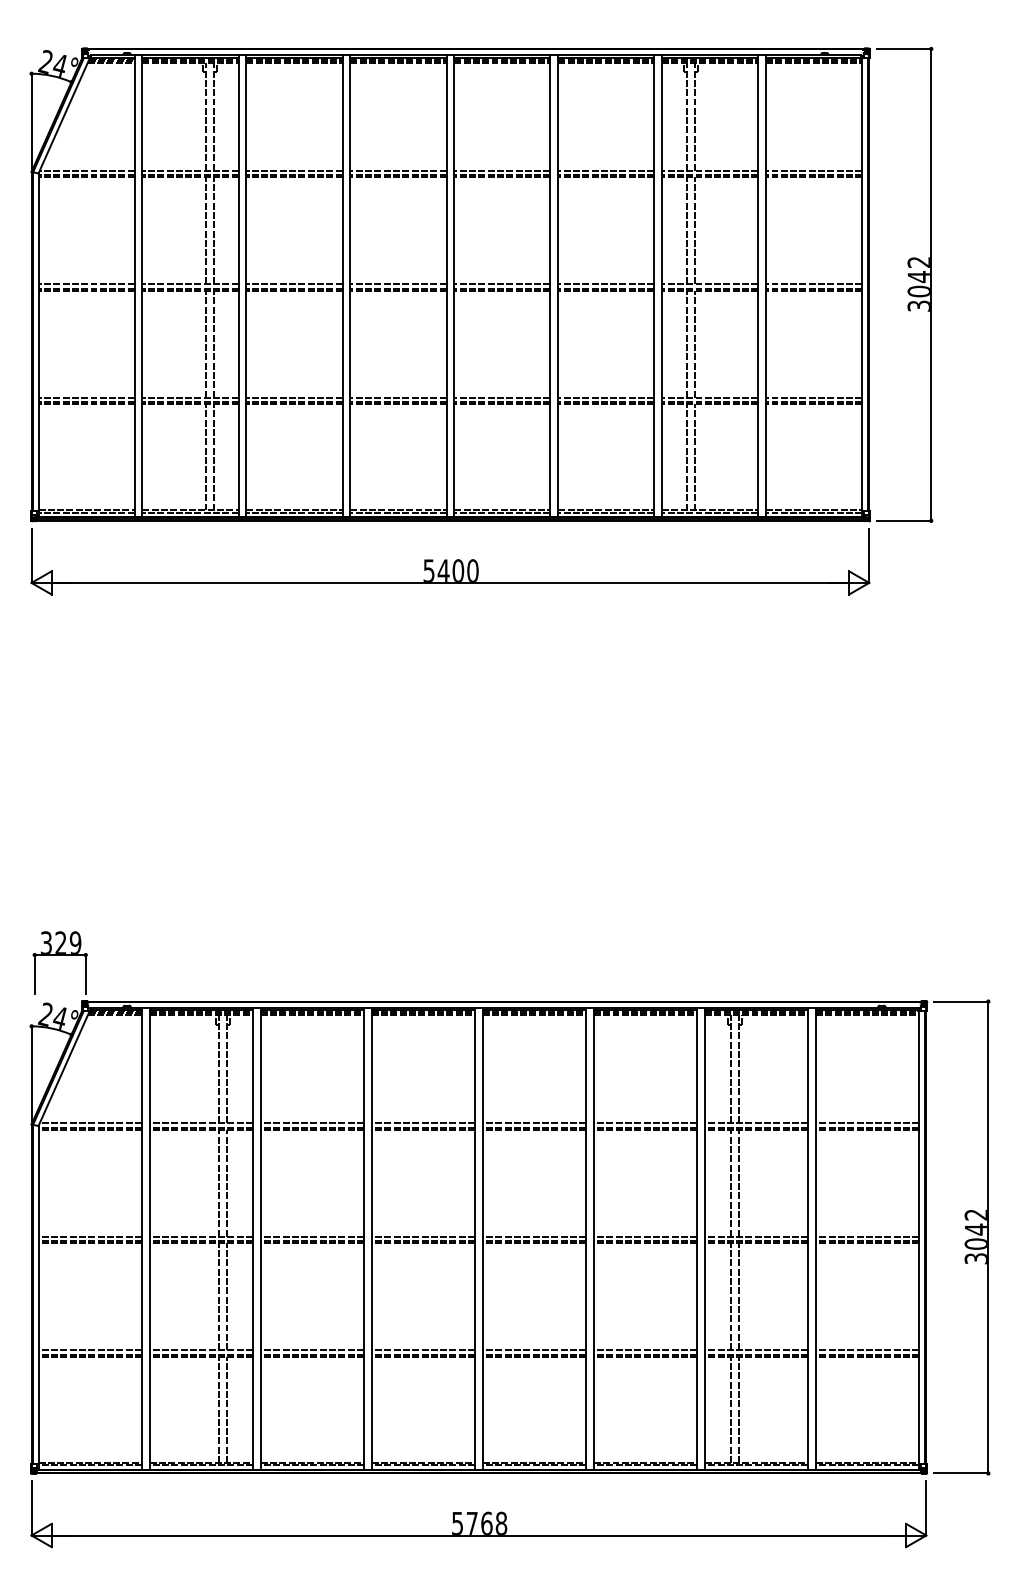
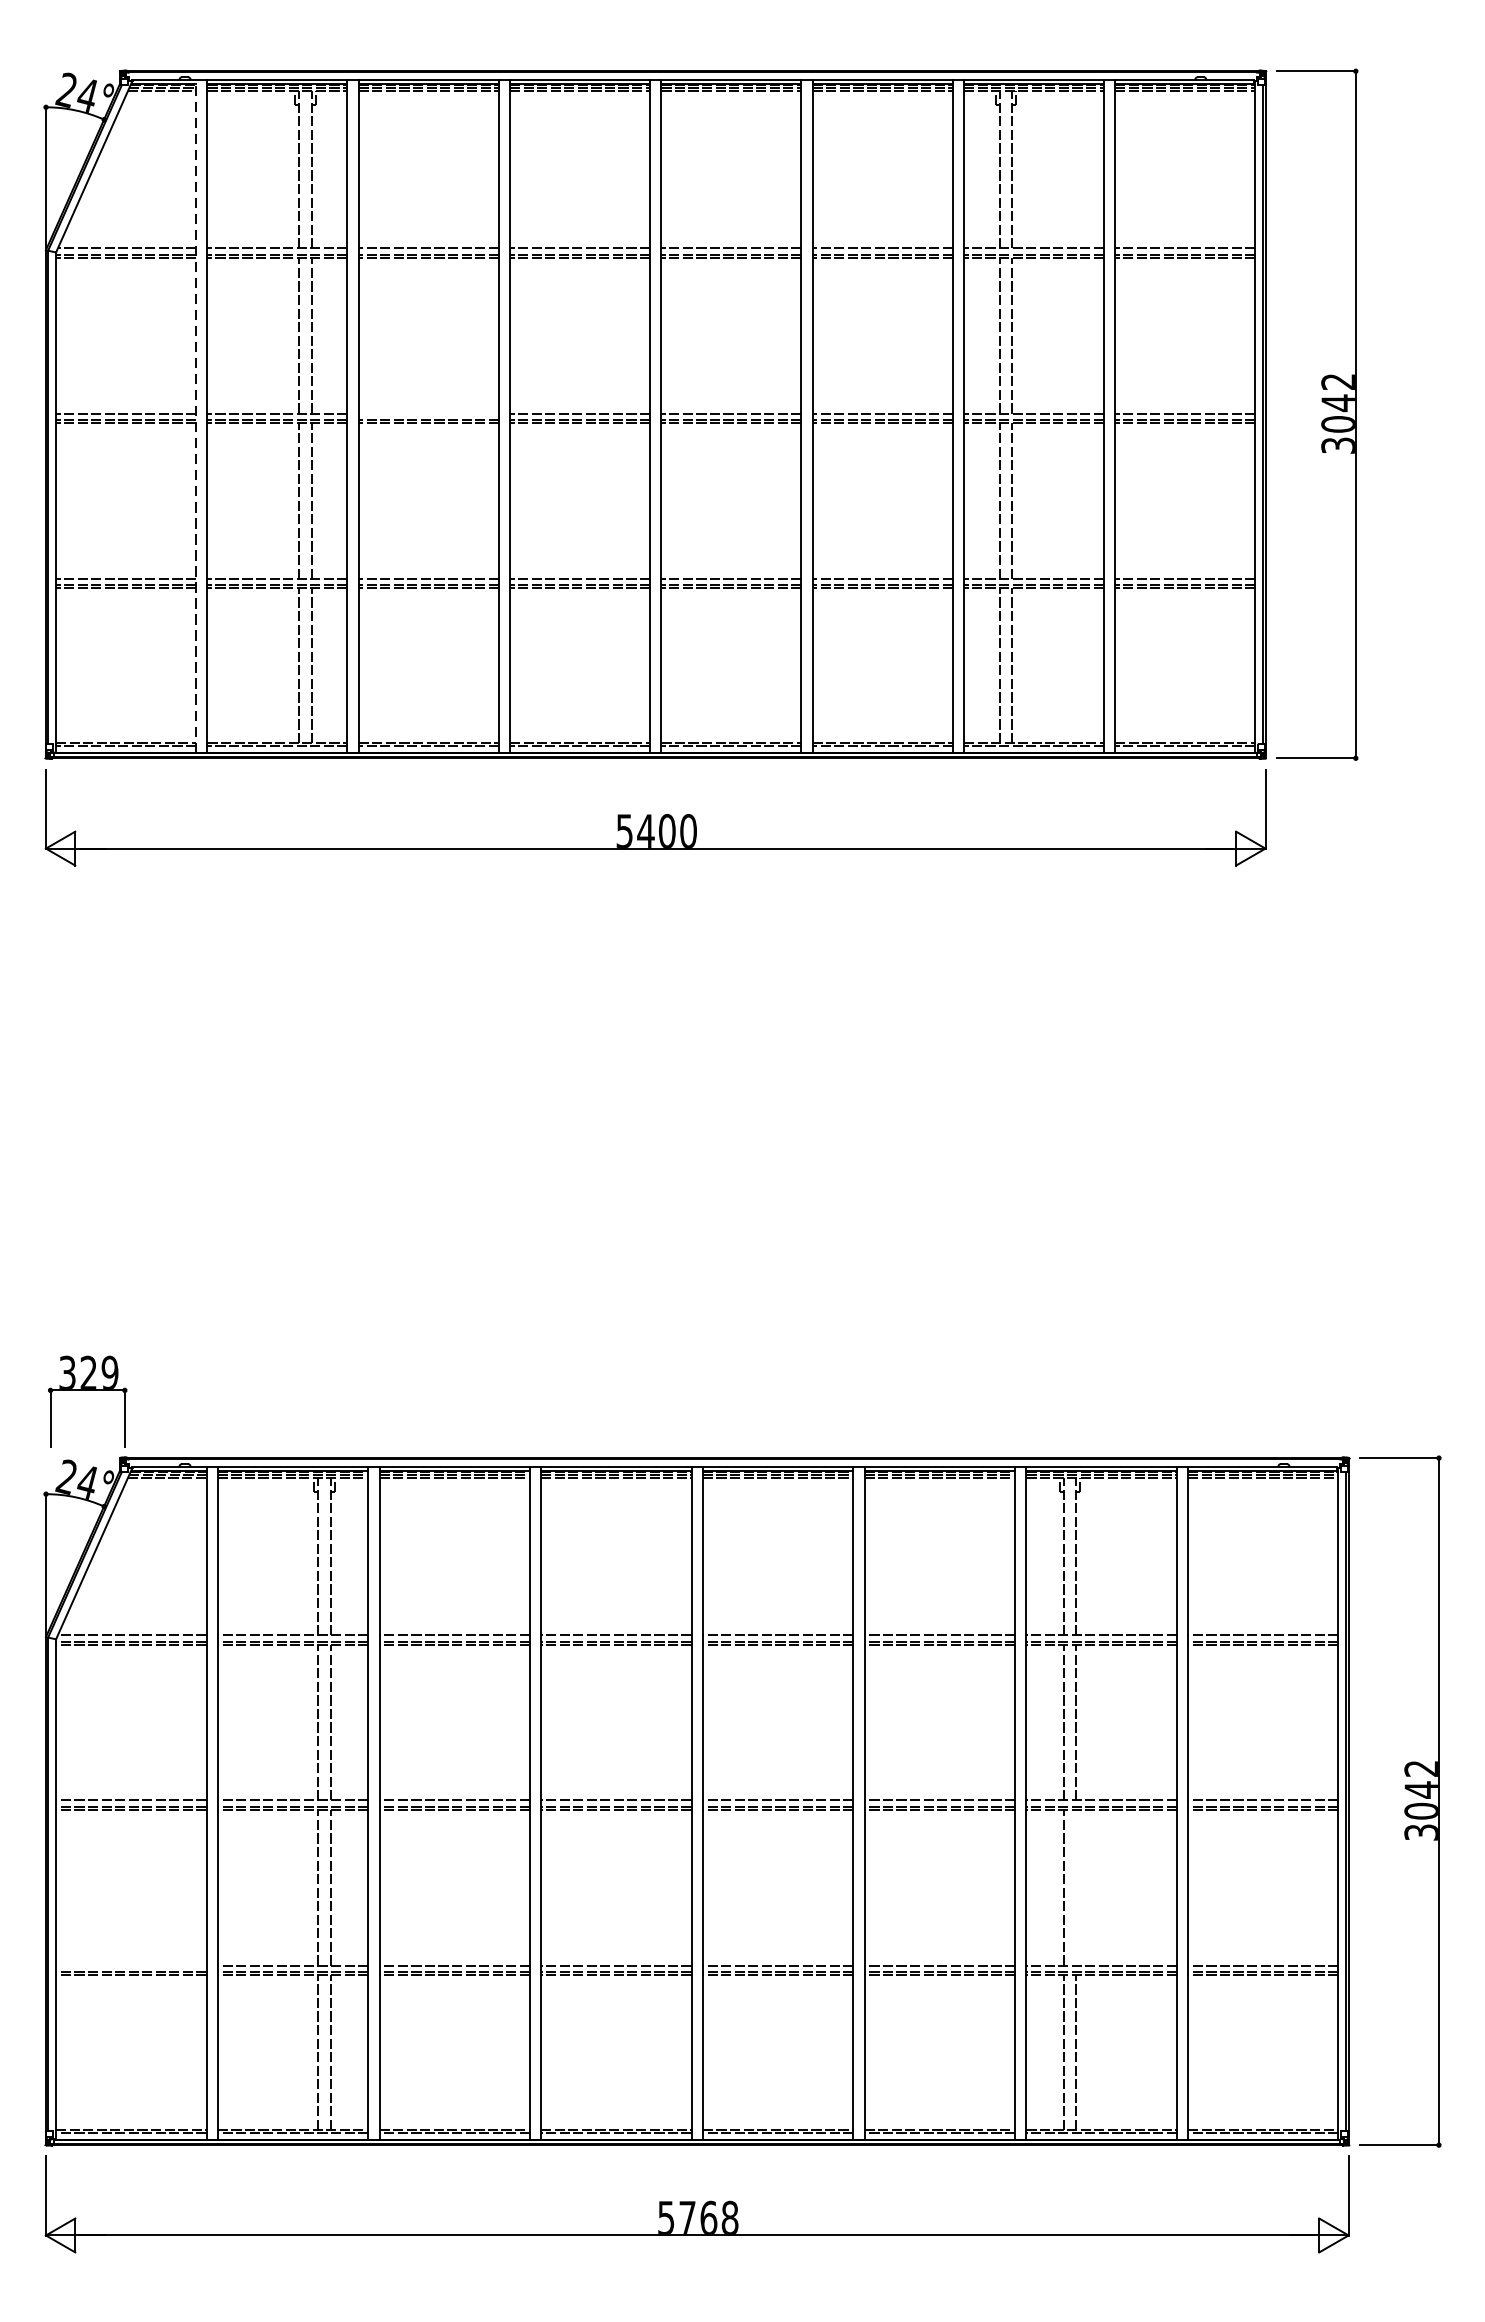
line: (294, 284) -> (428, 414), removed
line: (134, 286) -> (195, 417), solid -> dashed
line: (739, 1296) -> (1076, 1887), removed
line: (89, 1350) -> (130, 1966), removed

